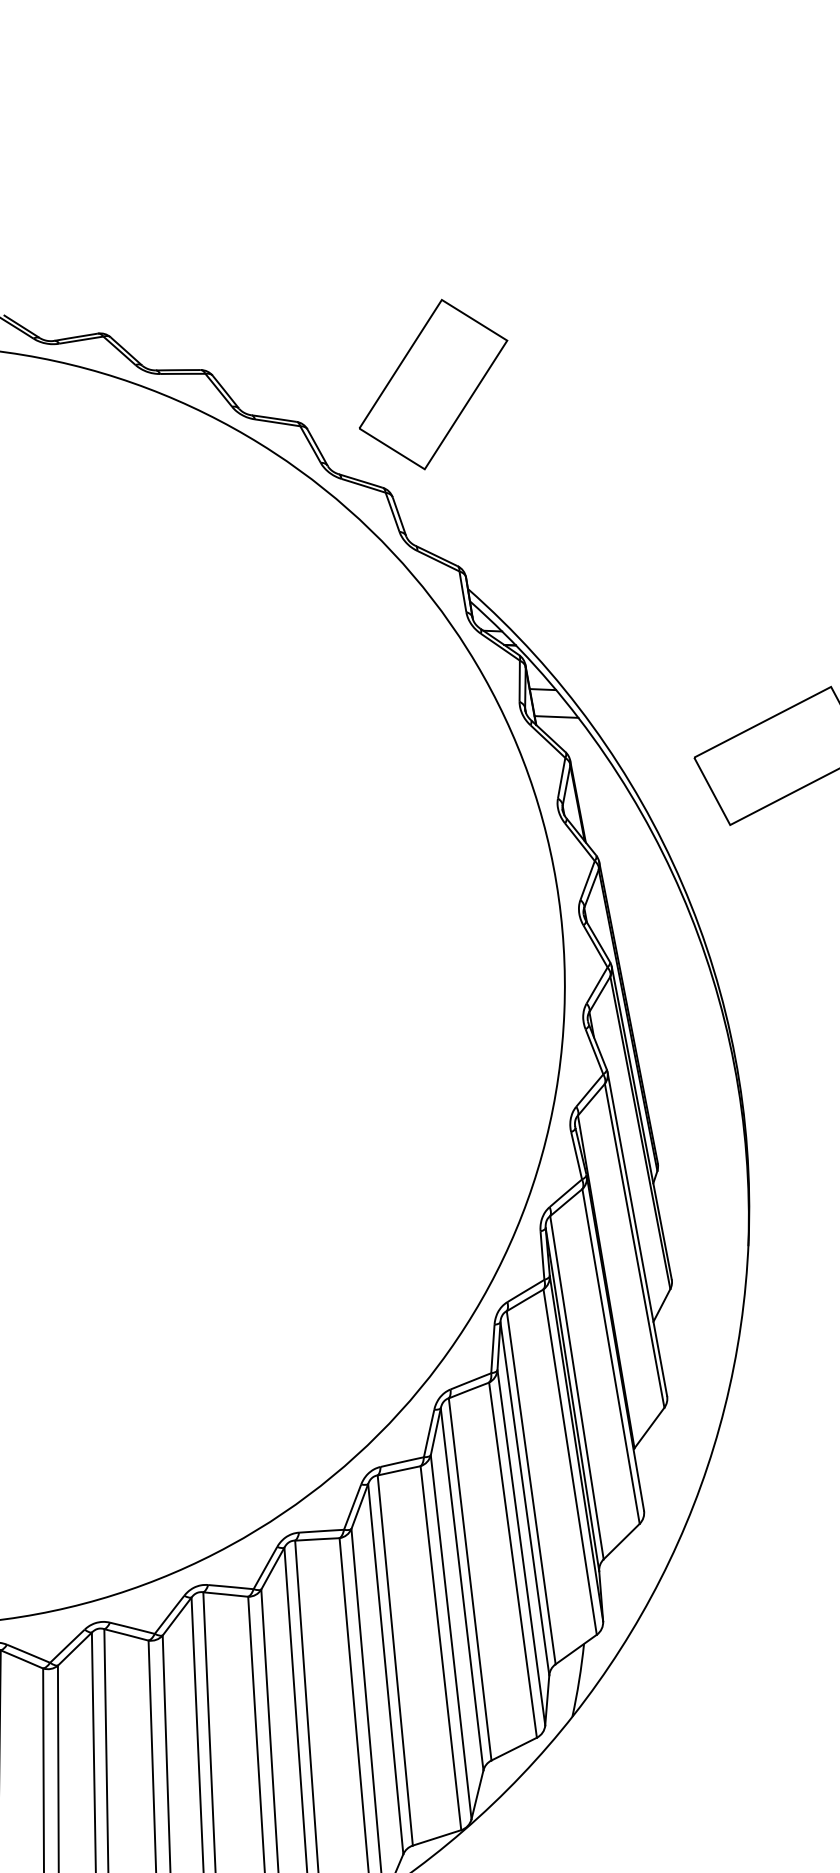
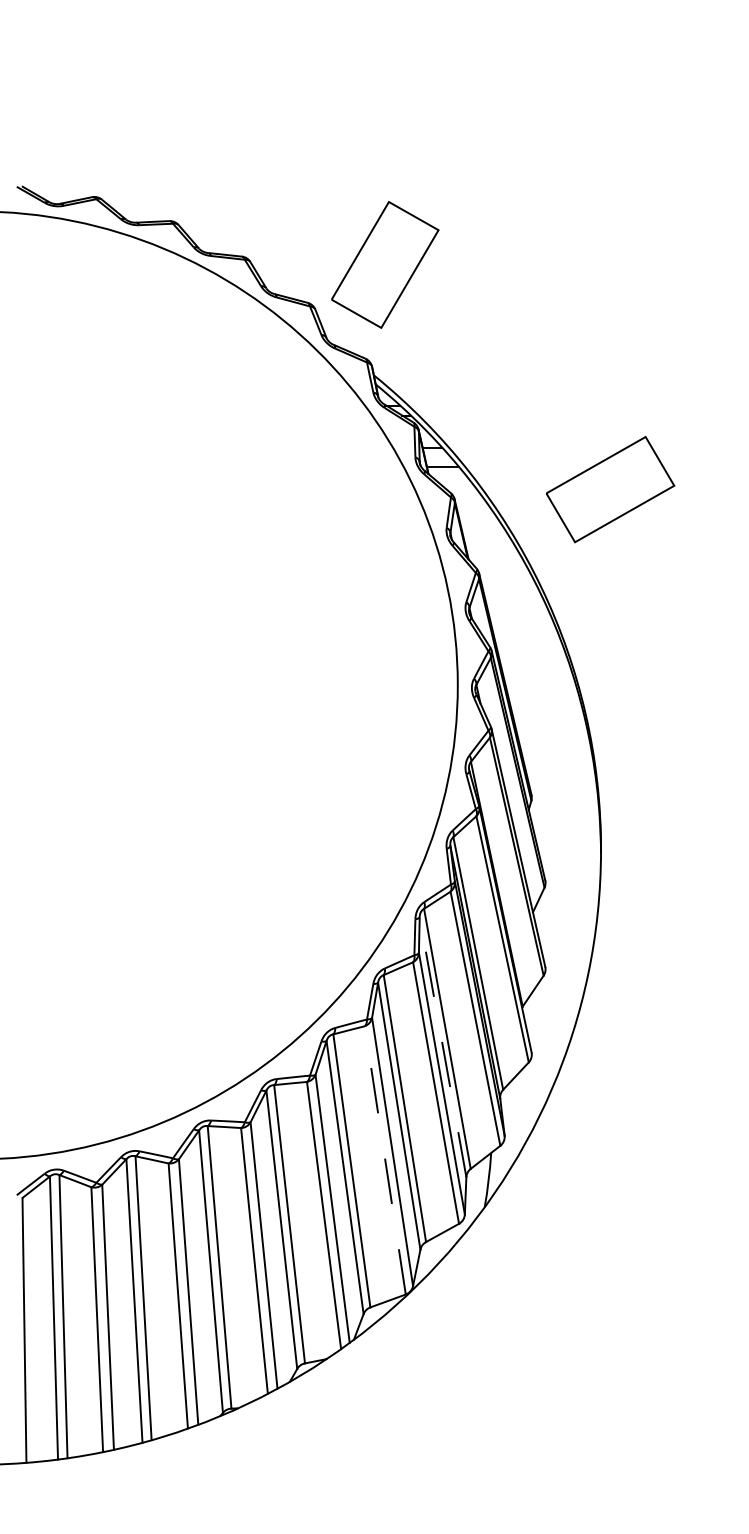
part: (433, 384) -> (385, 264), moved
line: (524, 1497) -> (442, 1046), solid -> dashed
line: (441, 1648) -> (385, 1160), solid -> dashed

